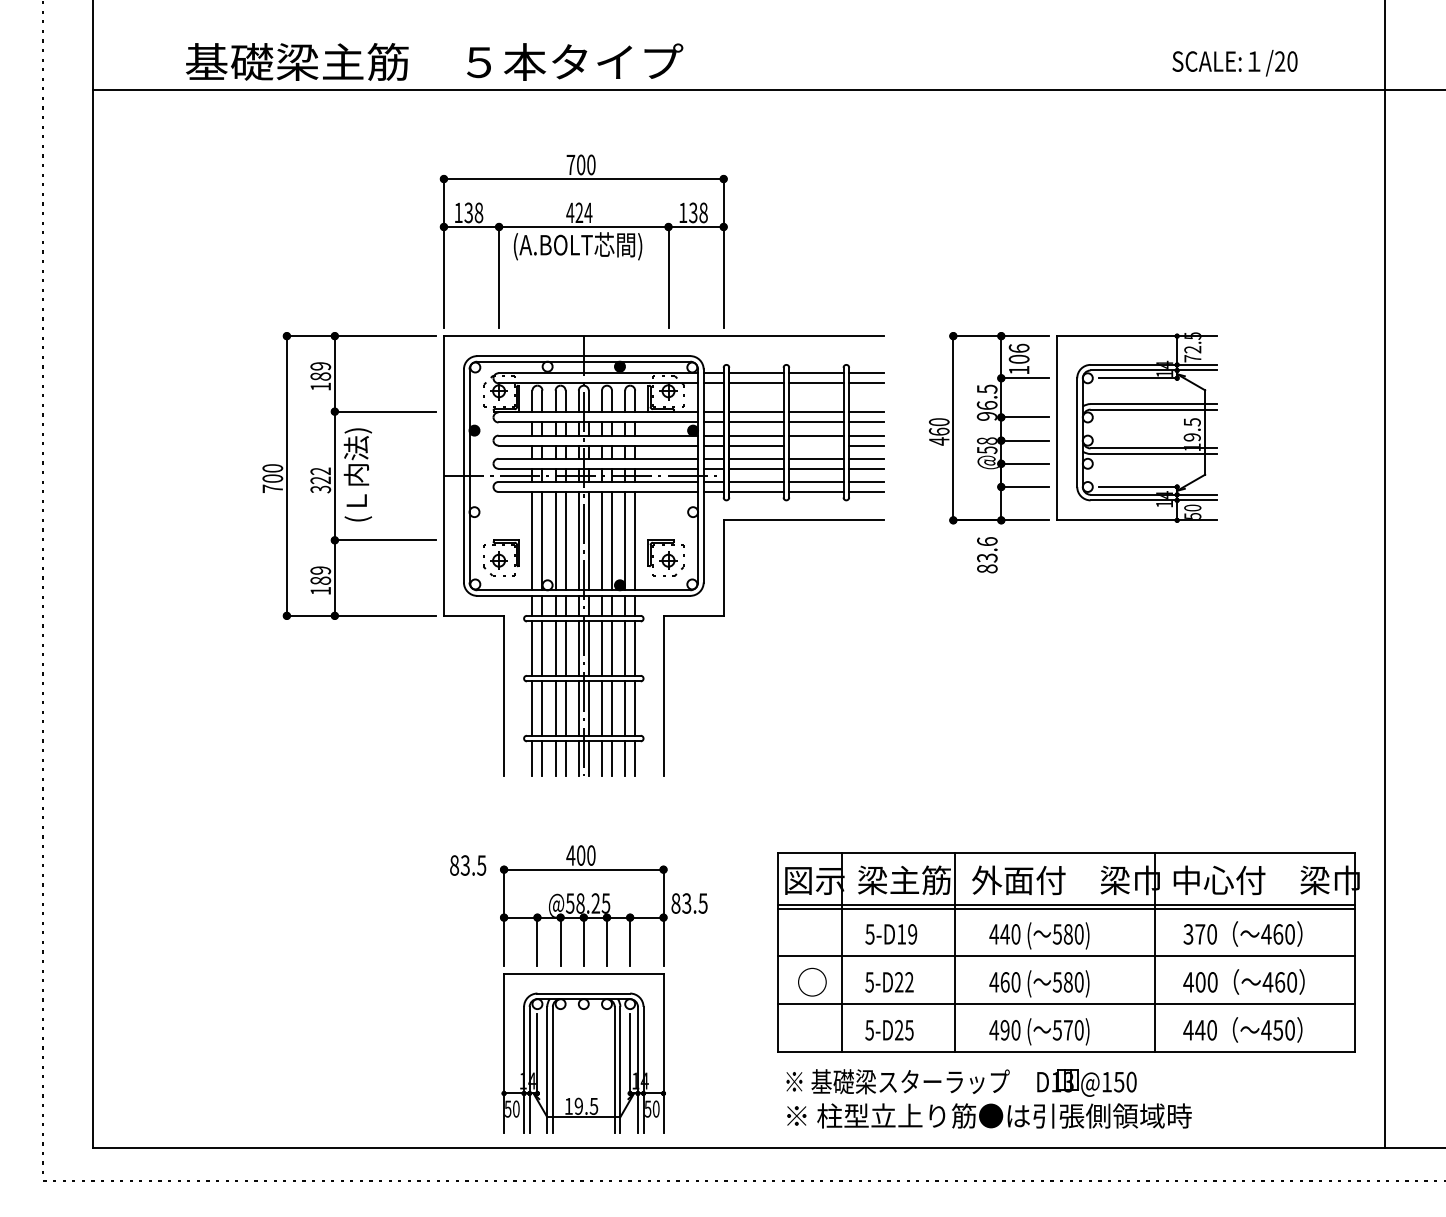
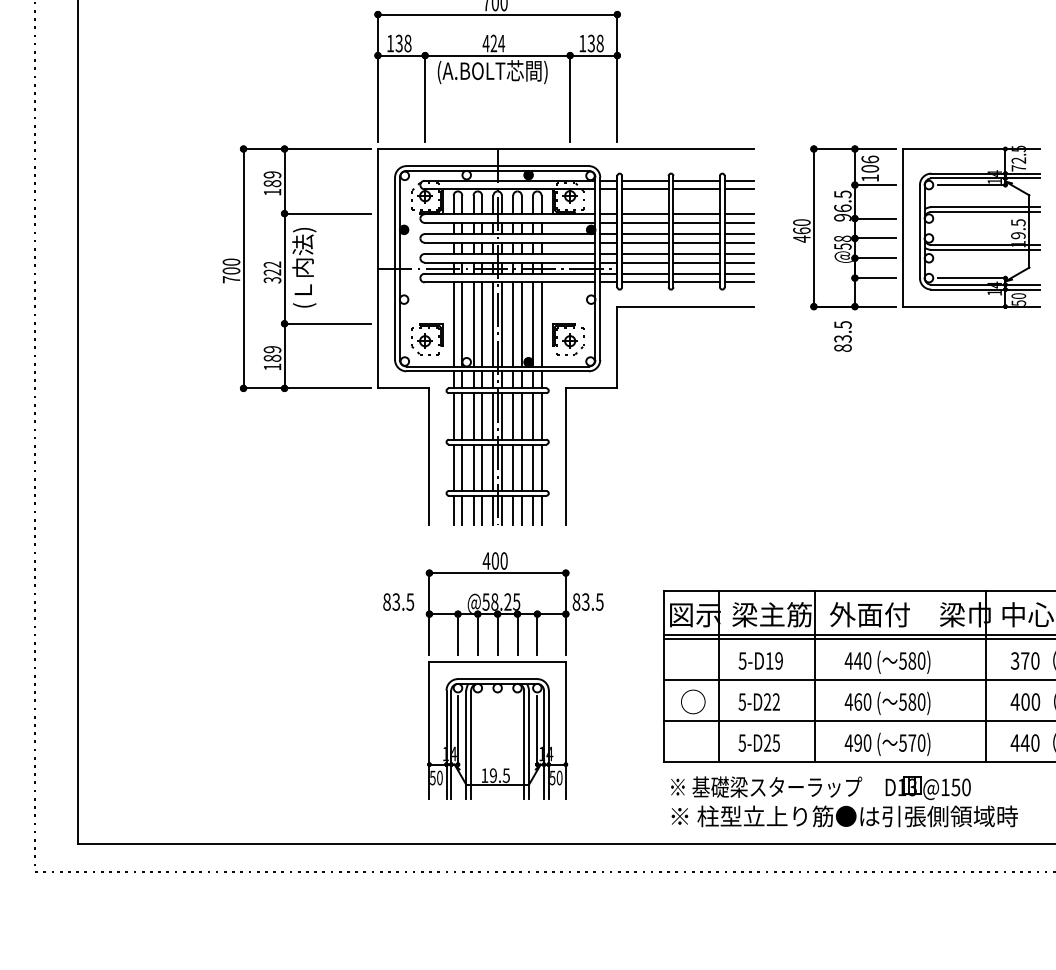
line: (816, 445) -> (696, 242), added
text: (987, 541) -> (843, 324), 83.6 -> 83.5
part: (603, 989) -> (514, 675), moved

